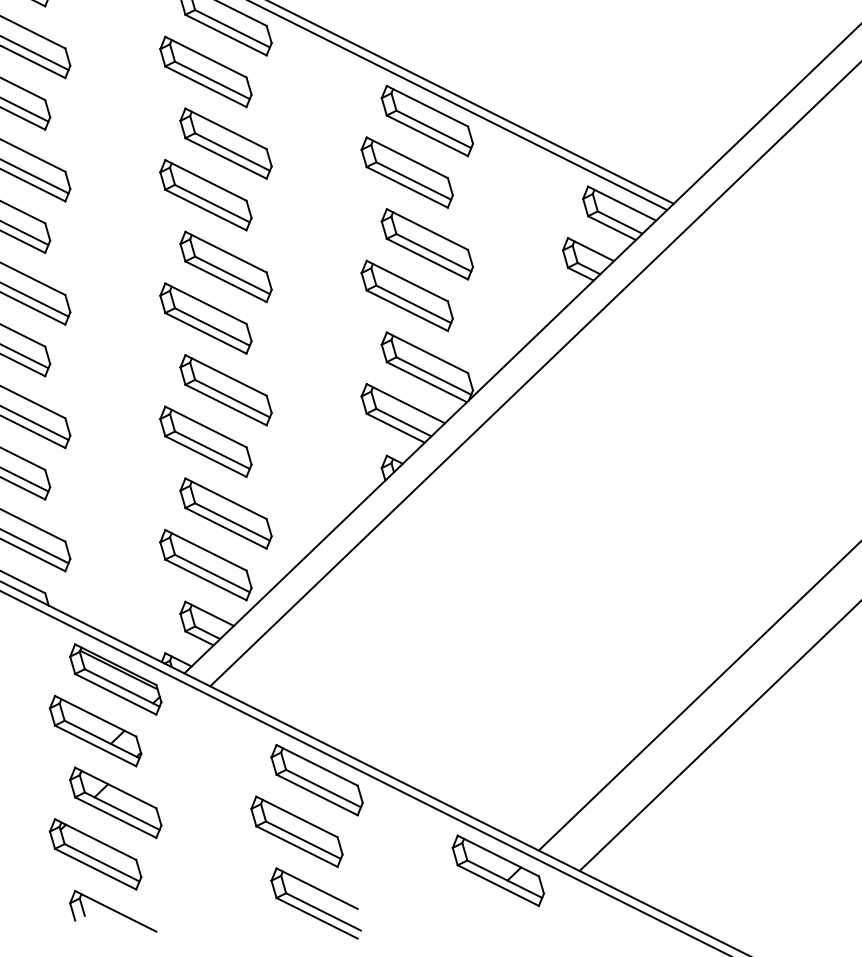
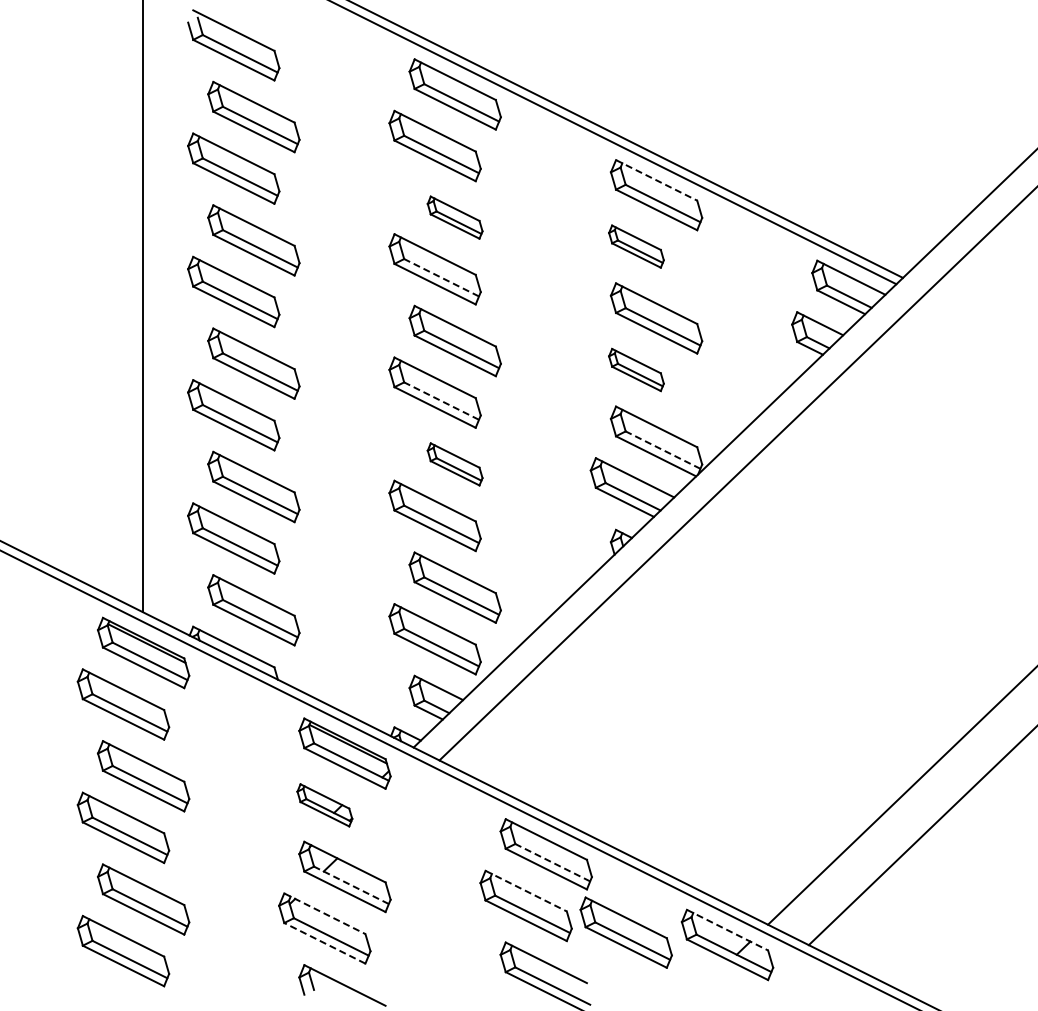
line: (428, 106) -> (657, 180), solid -> dashed
part: (225, 143) -> (454, 217), size x0.6
part: (407, 172) -> (636, 246), size x0.6
line: (212, 203) -> (441, 277), solid -> dashed
part: (407, 295) -> (636, 369), size x0.6
line: (212, 327) -> (441, 401), solid -> dashed
line: (434, 376) -> (663, 450), solid -> dashed
part: (225, 390) -> (454, 464), size x0.6
part: (95, 731) -> (324, 805), size x0.6
line: (323, 788) -> (552, 862), solid -> dashed
line: (122, 811) -> (351, 885), solid -> dashed
line: (297, 817) -> (526, 891), solid -> dashed
line: (96, 839) -> (325, 913), solid -> dashed
line: (498, 856) -> (727, 930), solid -> dashed
part: (396, 858) -> (625, 932), added
line: (95, 869) -> (324, 943), solid -> dashed

